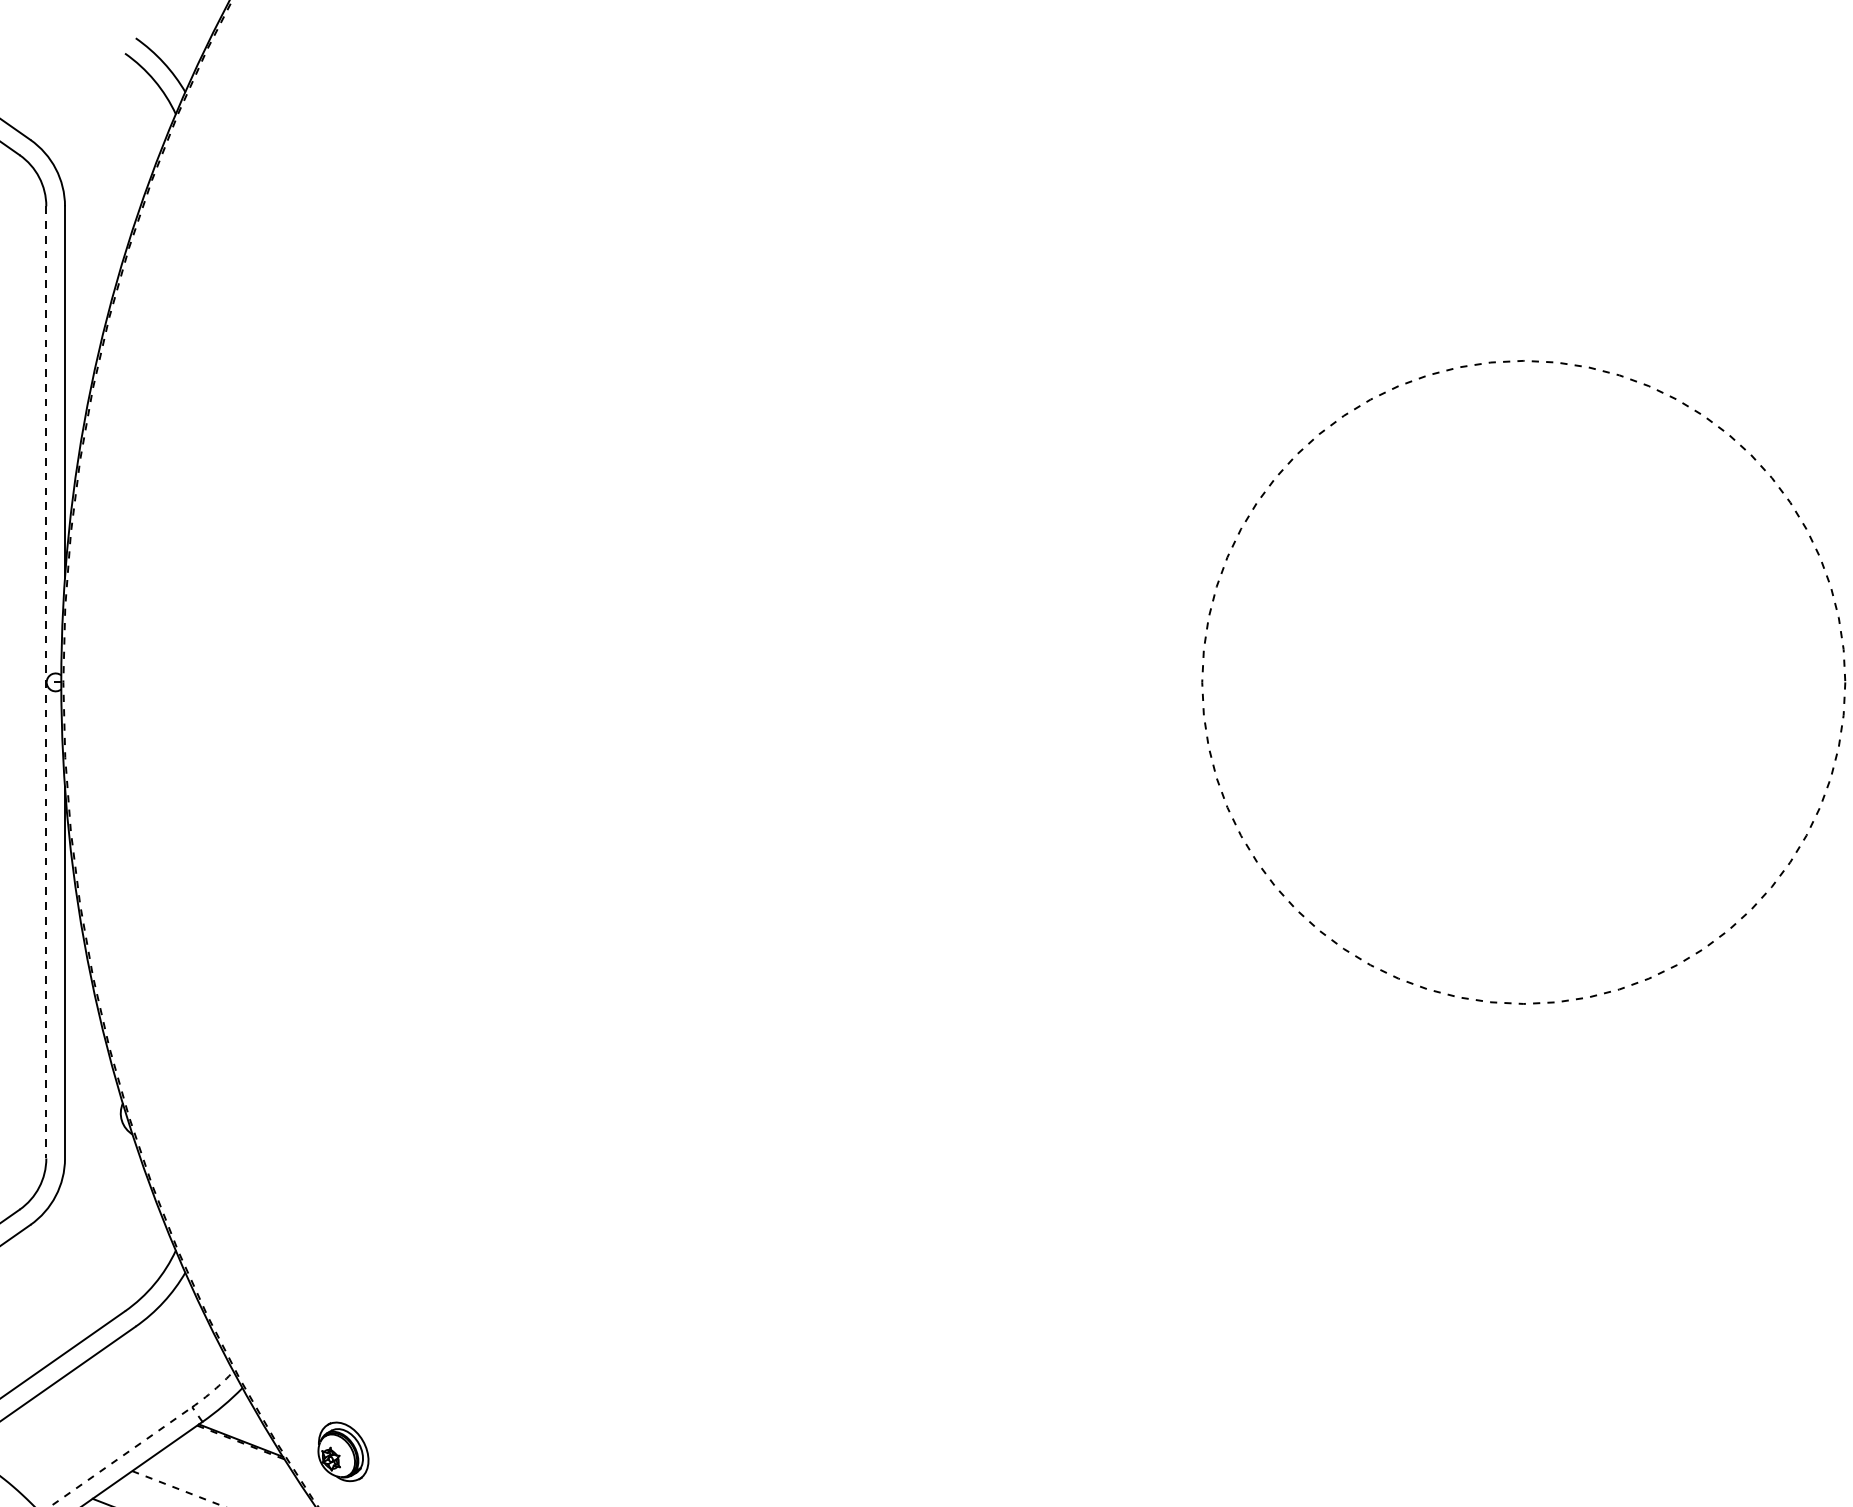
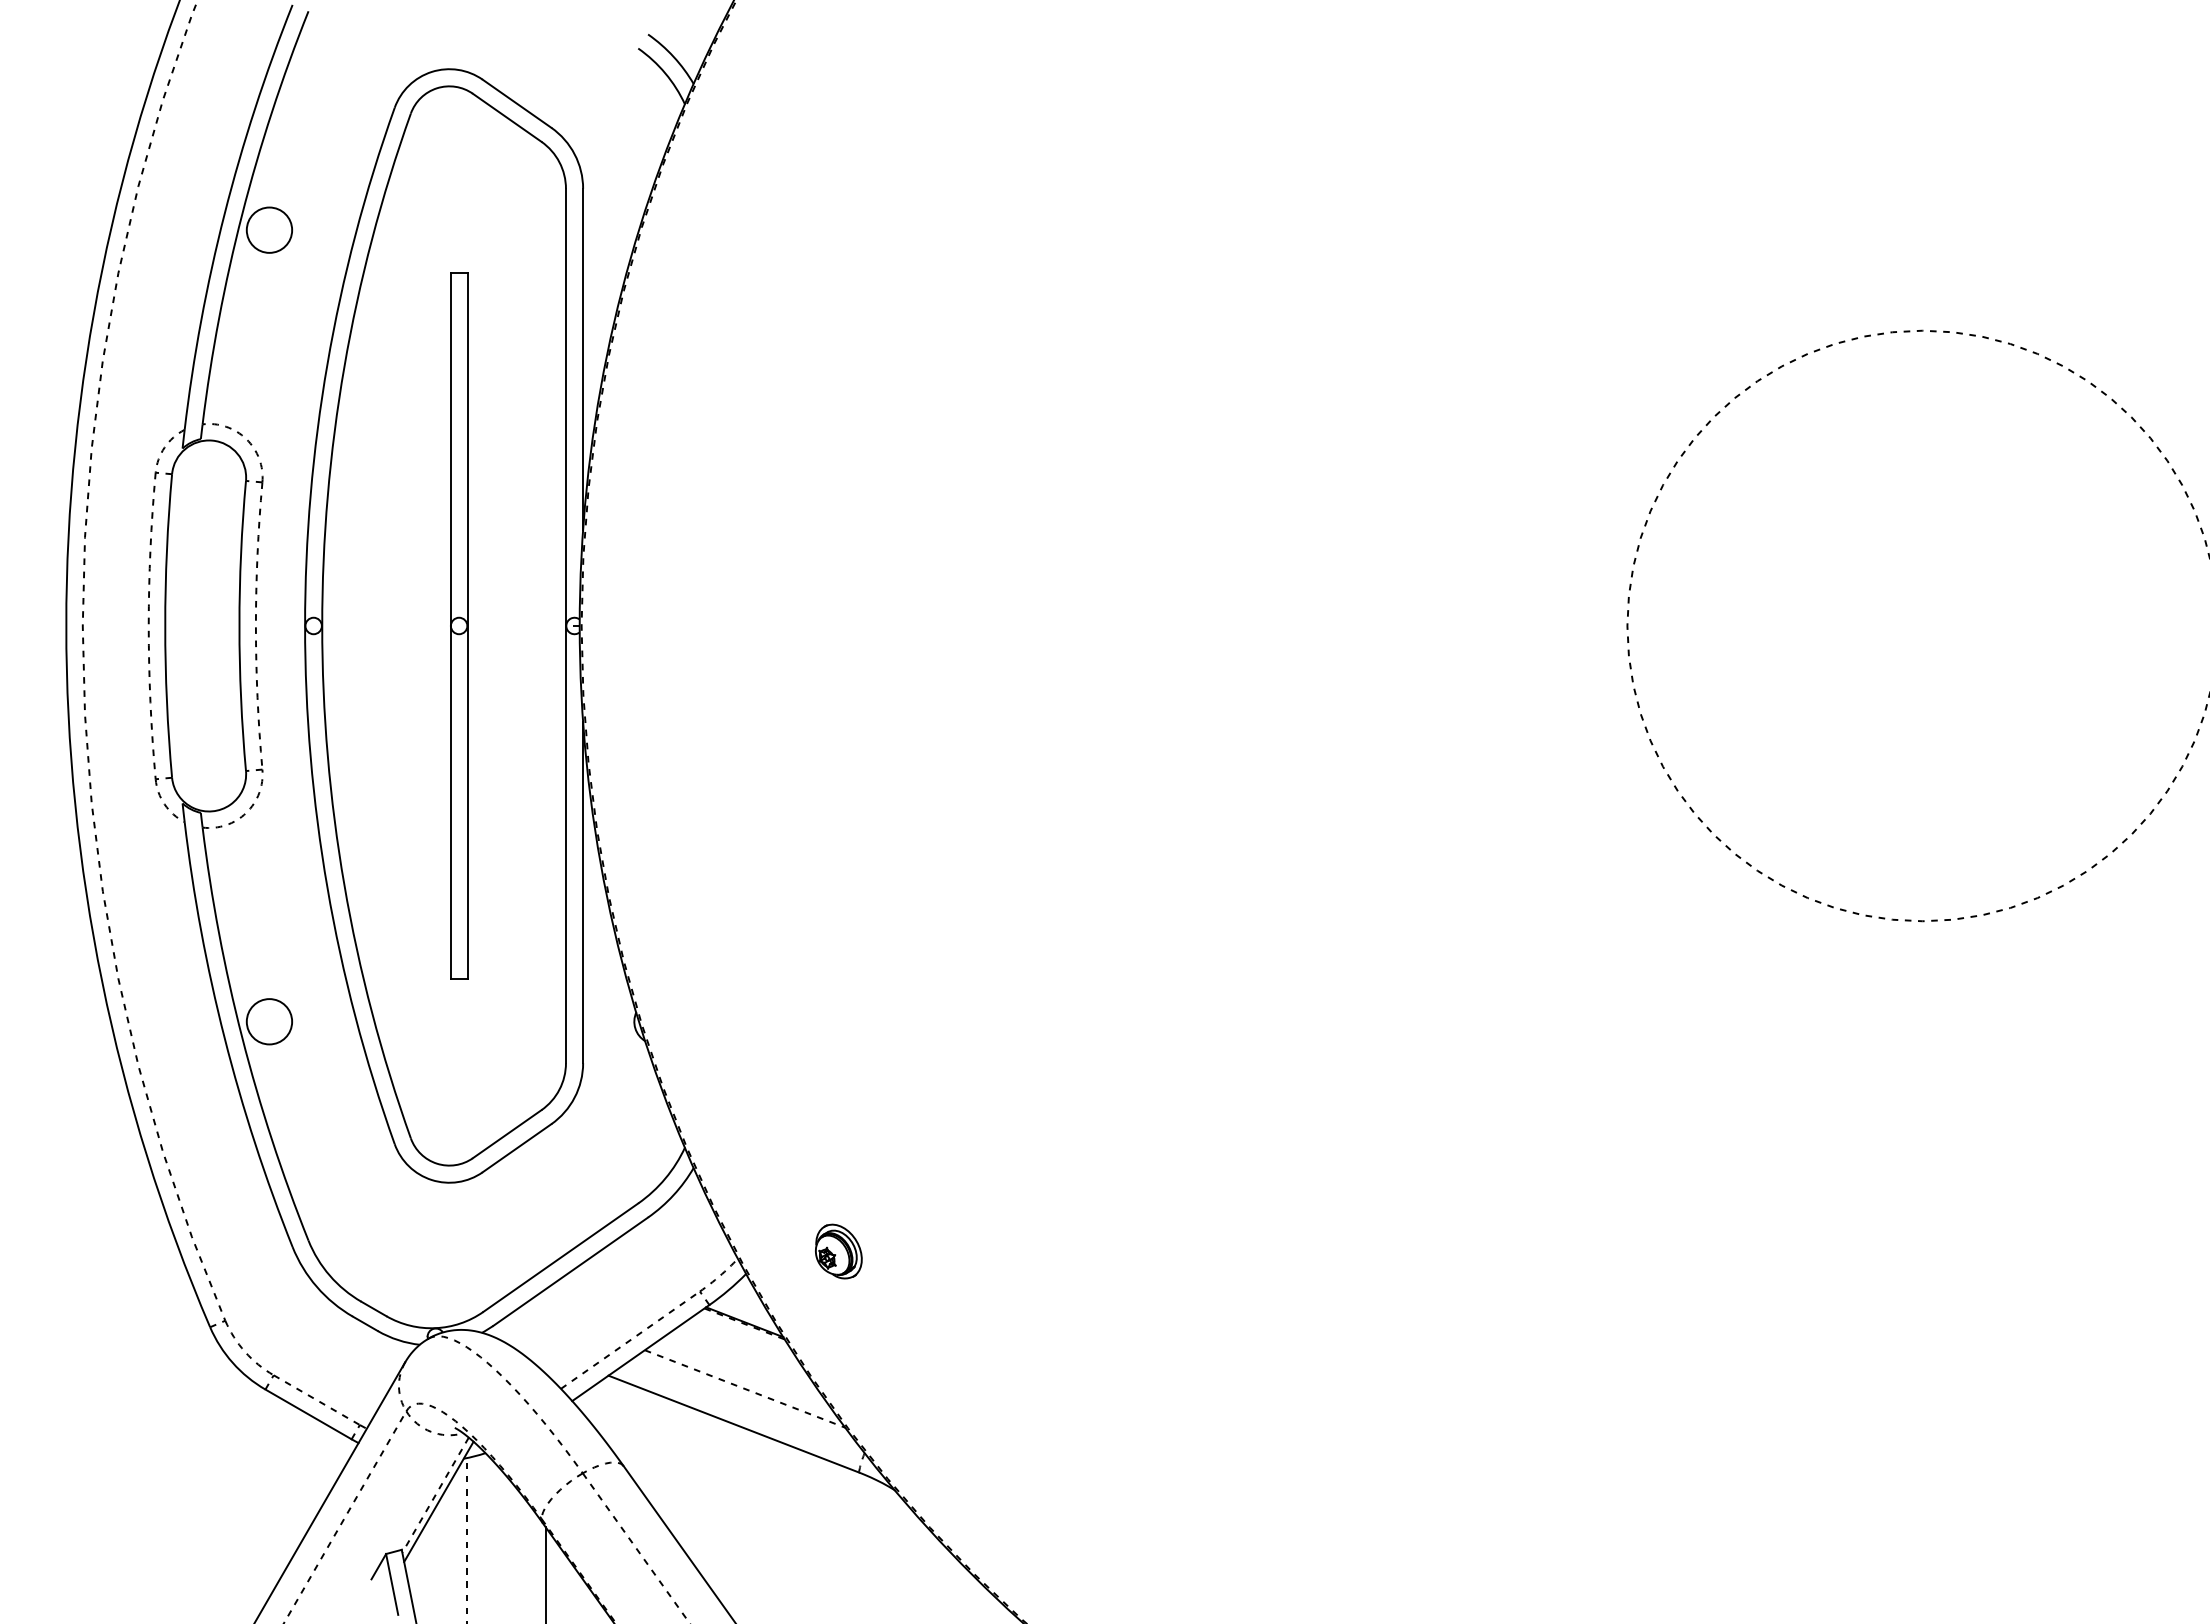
line: (45, 682) -> (565, 626), dashed -> solid
part: (343, 1451) -> (838, 1251), moved

